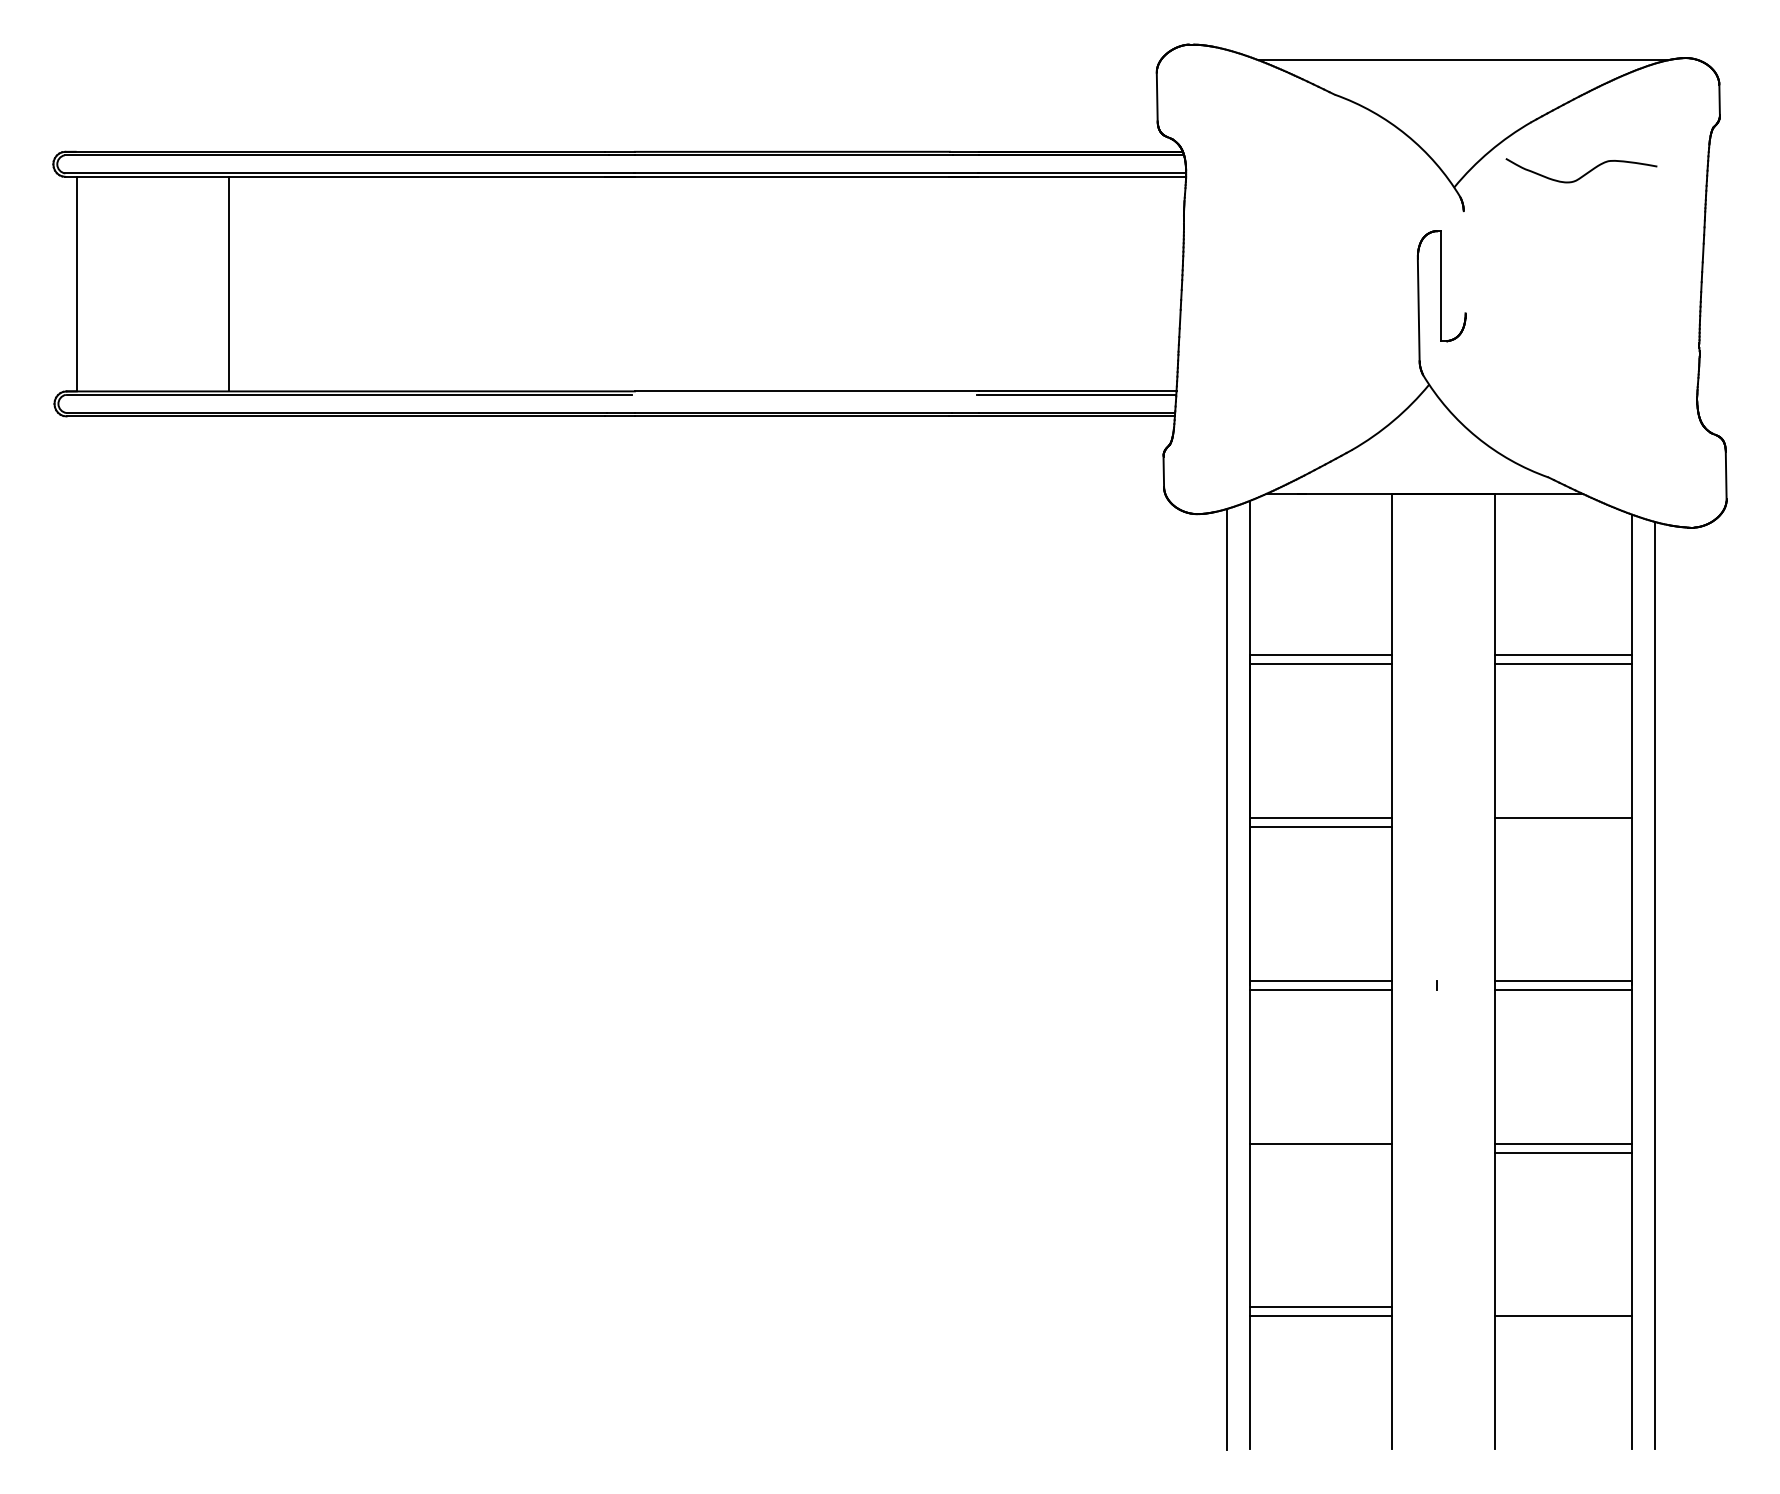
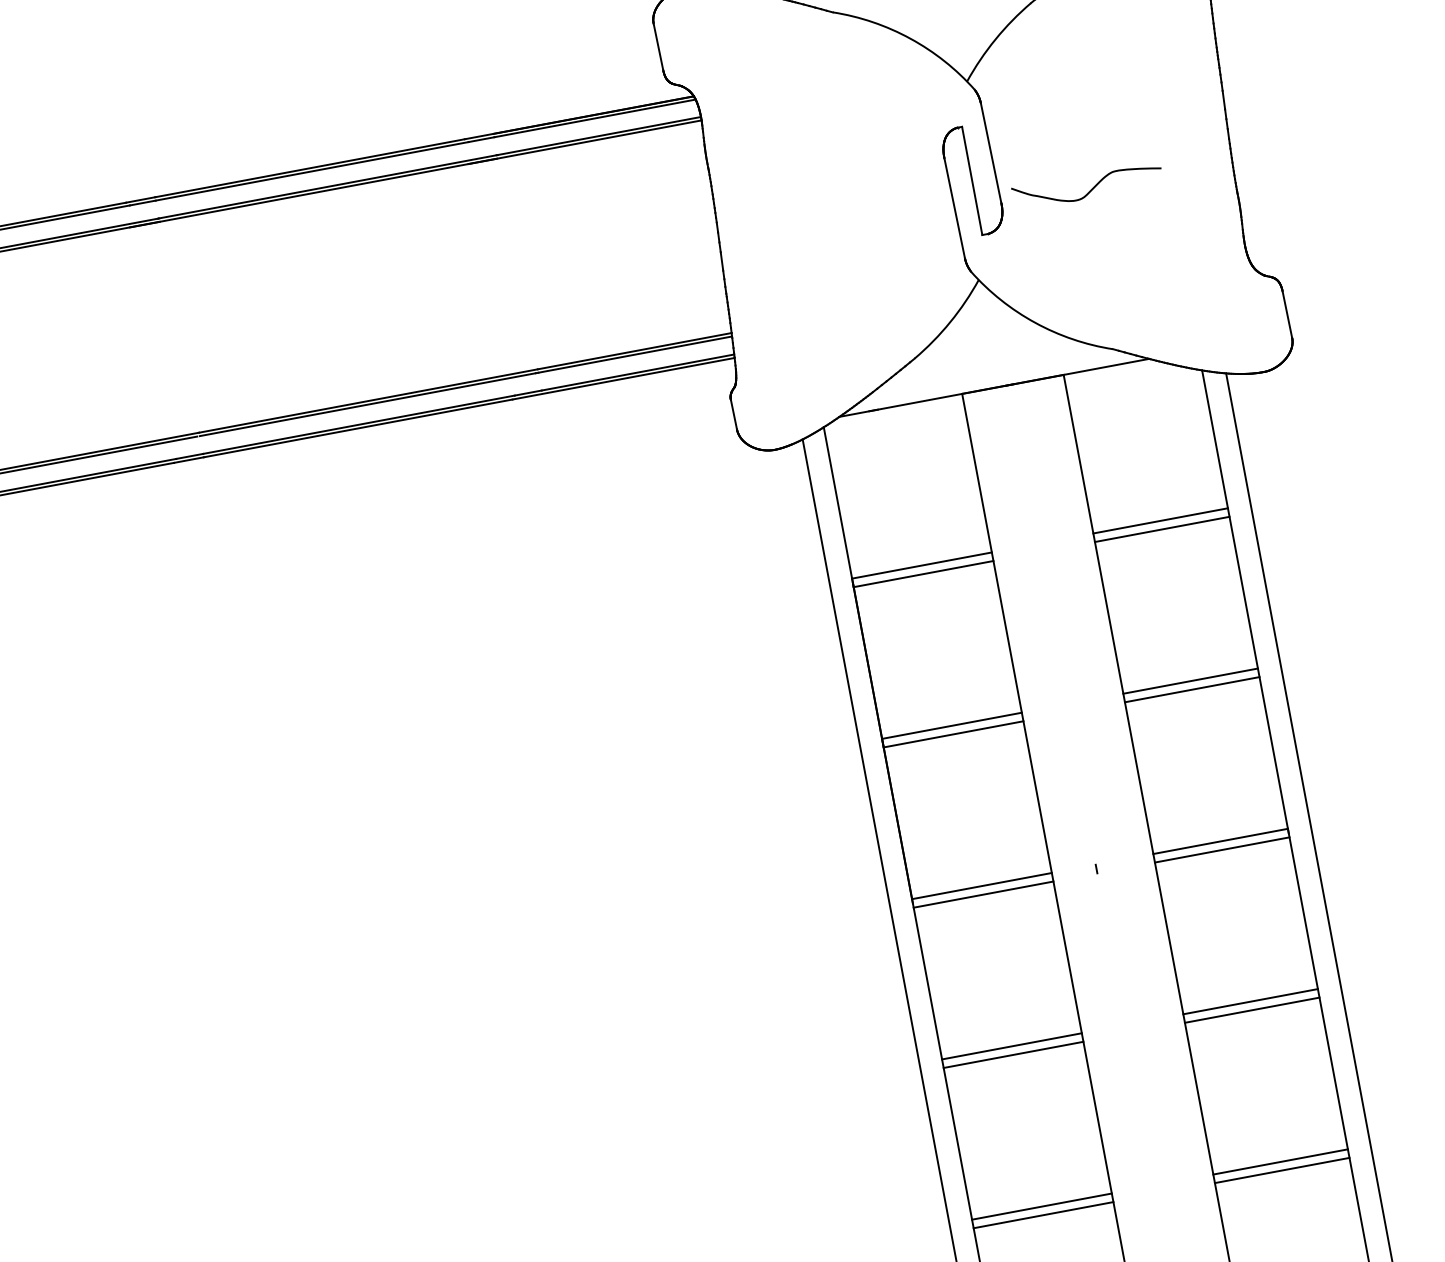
curve: (1583, 174) -> (1090, 189), moved
line: (1464, 262) -> (990, 153), added
line: (805, 394) -> (367, 404), added
line: (1563, 826) -> (1192, 689), added
line: (1320, 1152) -> (1013, 1054), added
line: (1563, 1307) -> (1280, 1162), added

